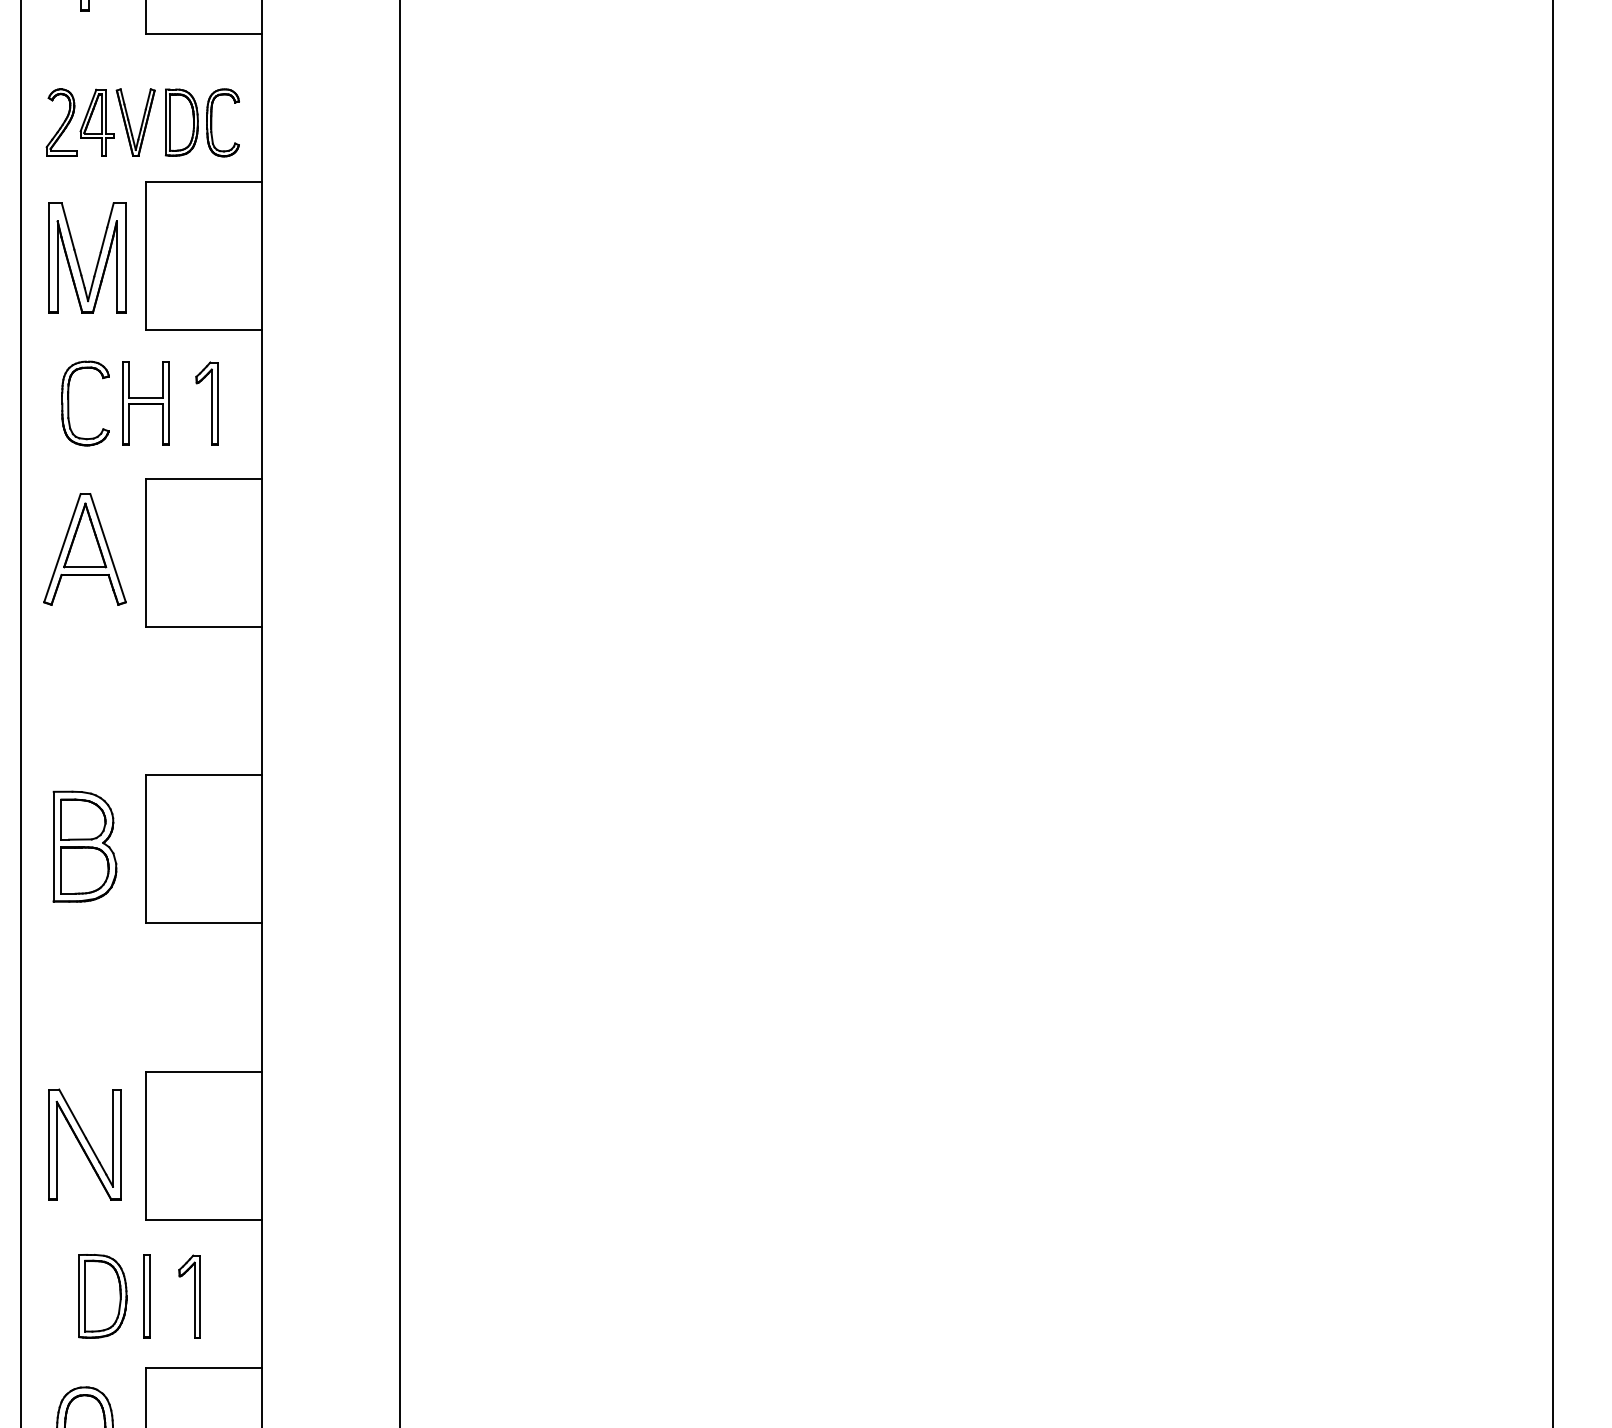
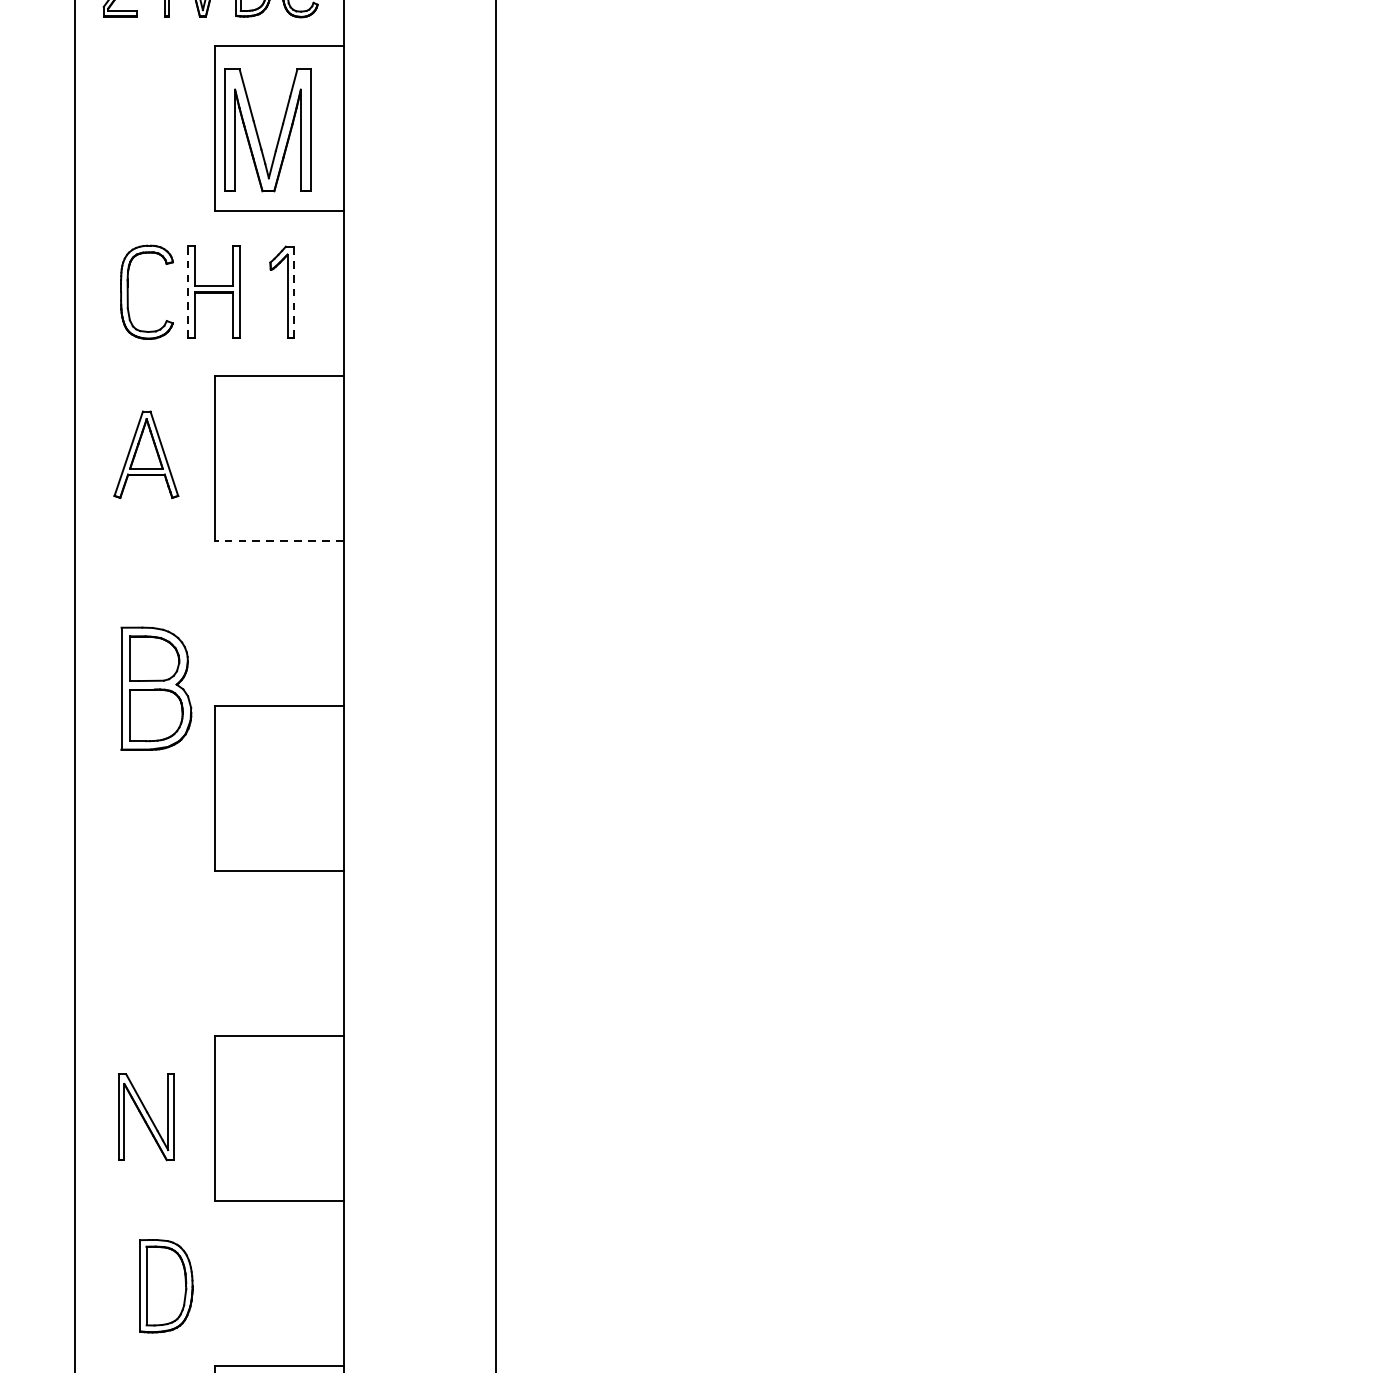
part: (78, 260) -> (258, 133), moved
line: (122, 402) -> (188, 291), solid -> dashed
line: (217, 403) -> (293, 292), solid -> dashed
part: (84, 549) -> (145, 454), size x0.7
line: (204, 626) -> (279, 540), solid -> dashed
part: (84, 846) -> (155, 688), moved
part: (84, 1144) -> (145, 1117), size x0.7
part: (146, 1296) -> (214, 1286), removed
part: (189, 1296) -> (262, 1286), removed

